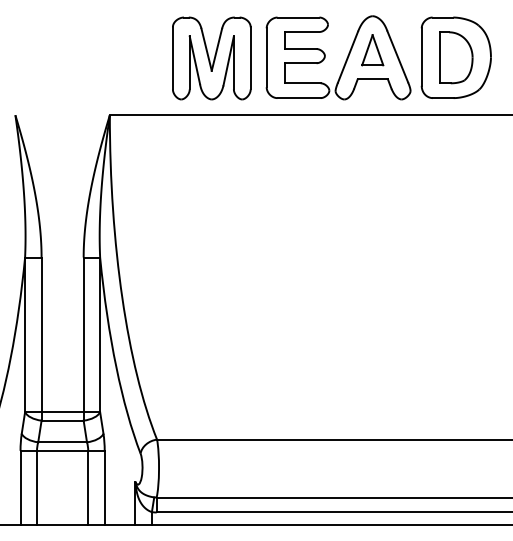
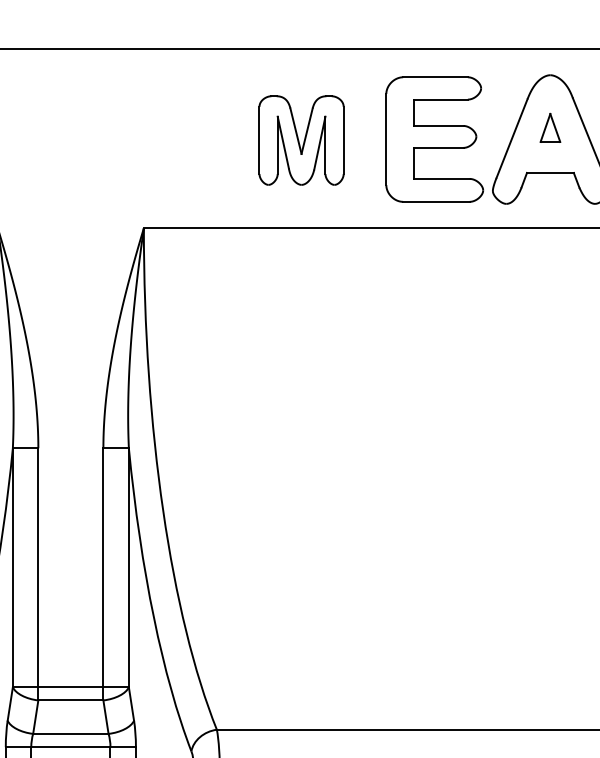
part: (372, 50) -> (549, 128), size x0.6
part: (211, 58) -> (301, 140), size x0.7

